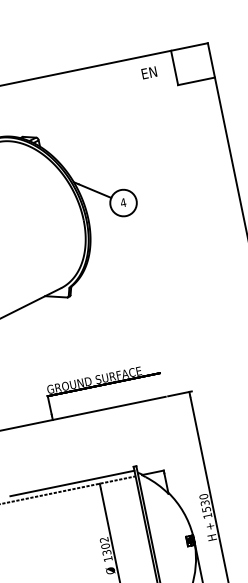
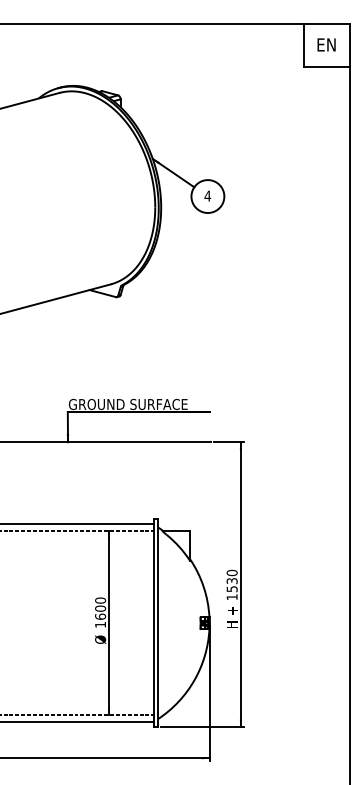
text: (149, 72) -> (326, 44), moved
text: (105, 546) -> (100, 608), 1302 -> 1600

